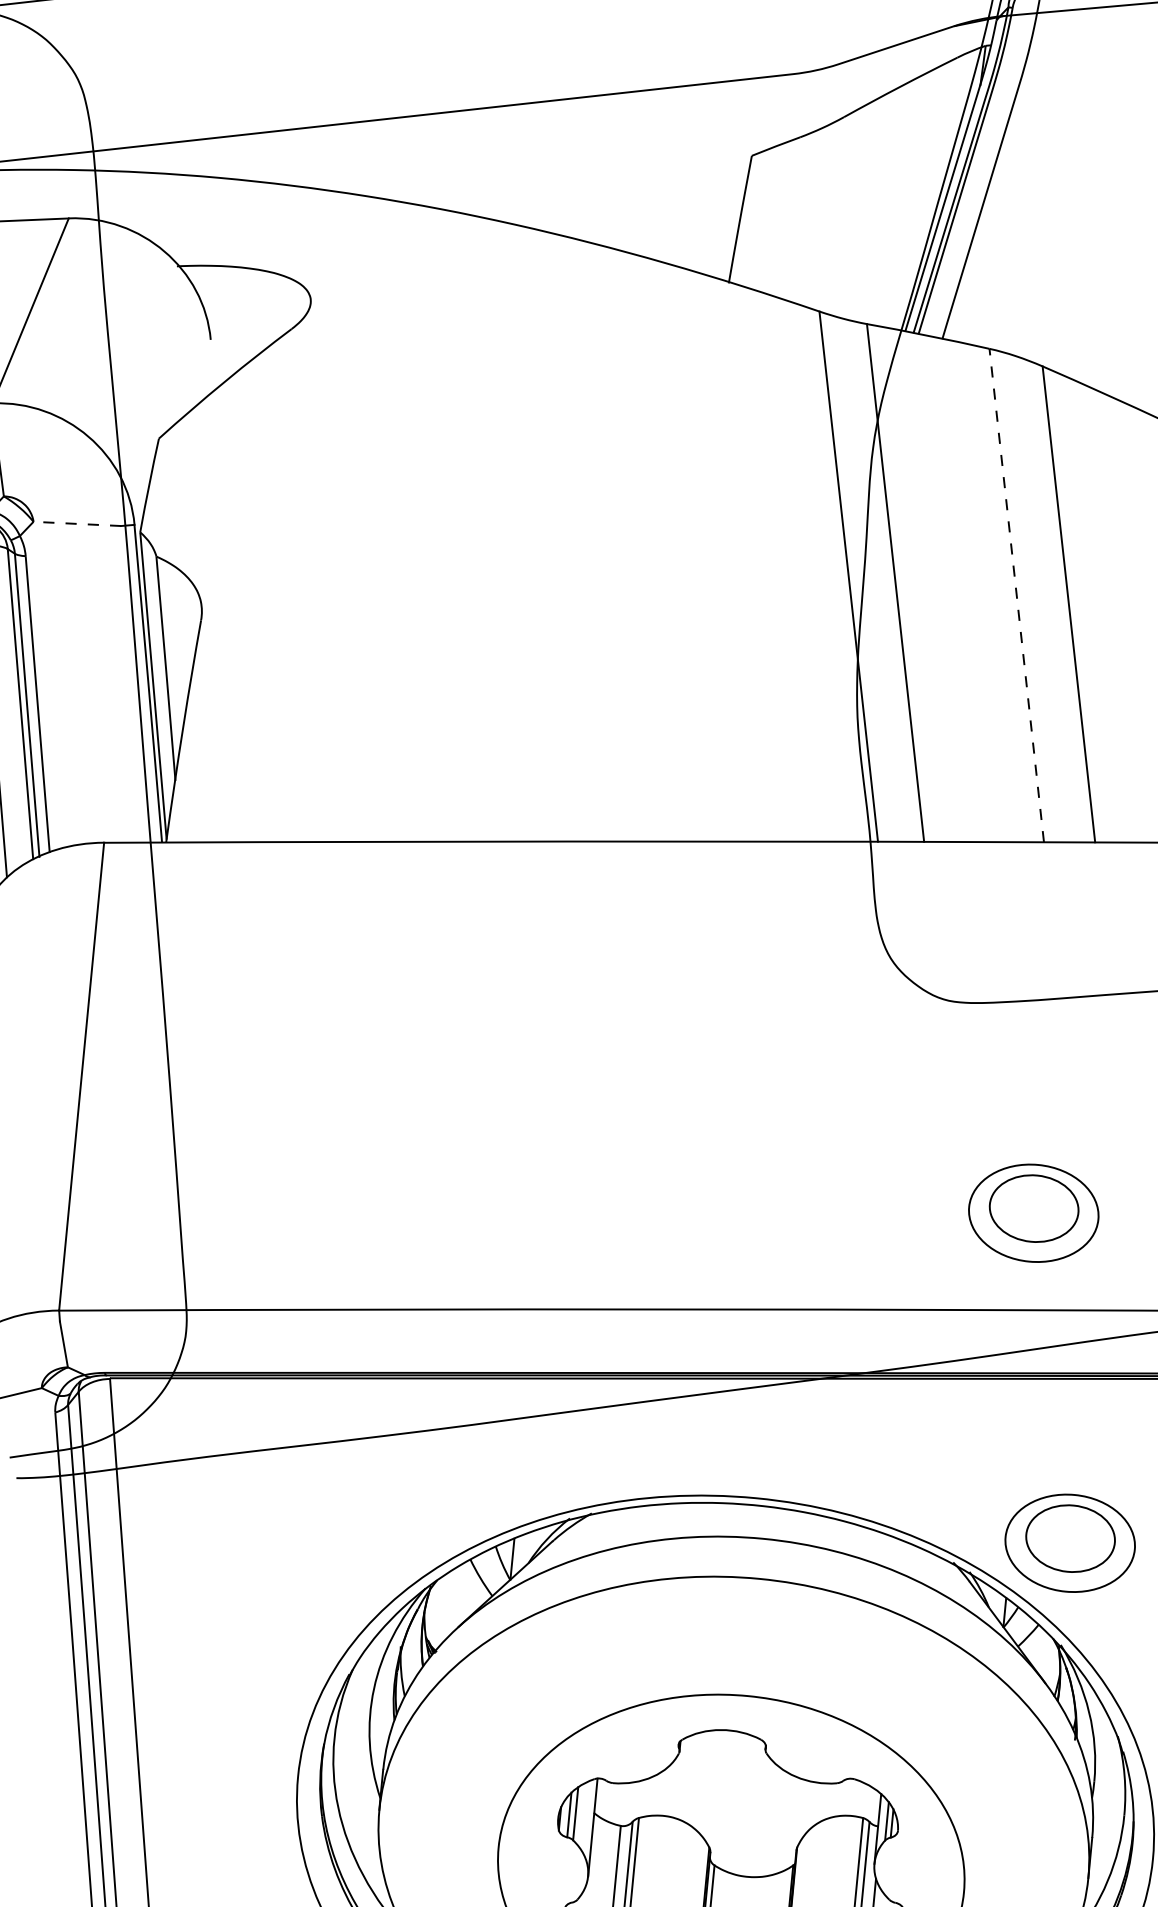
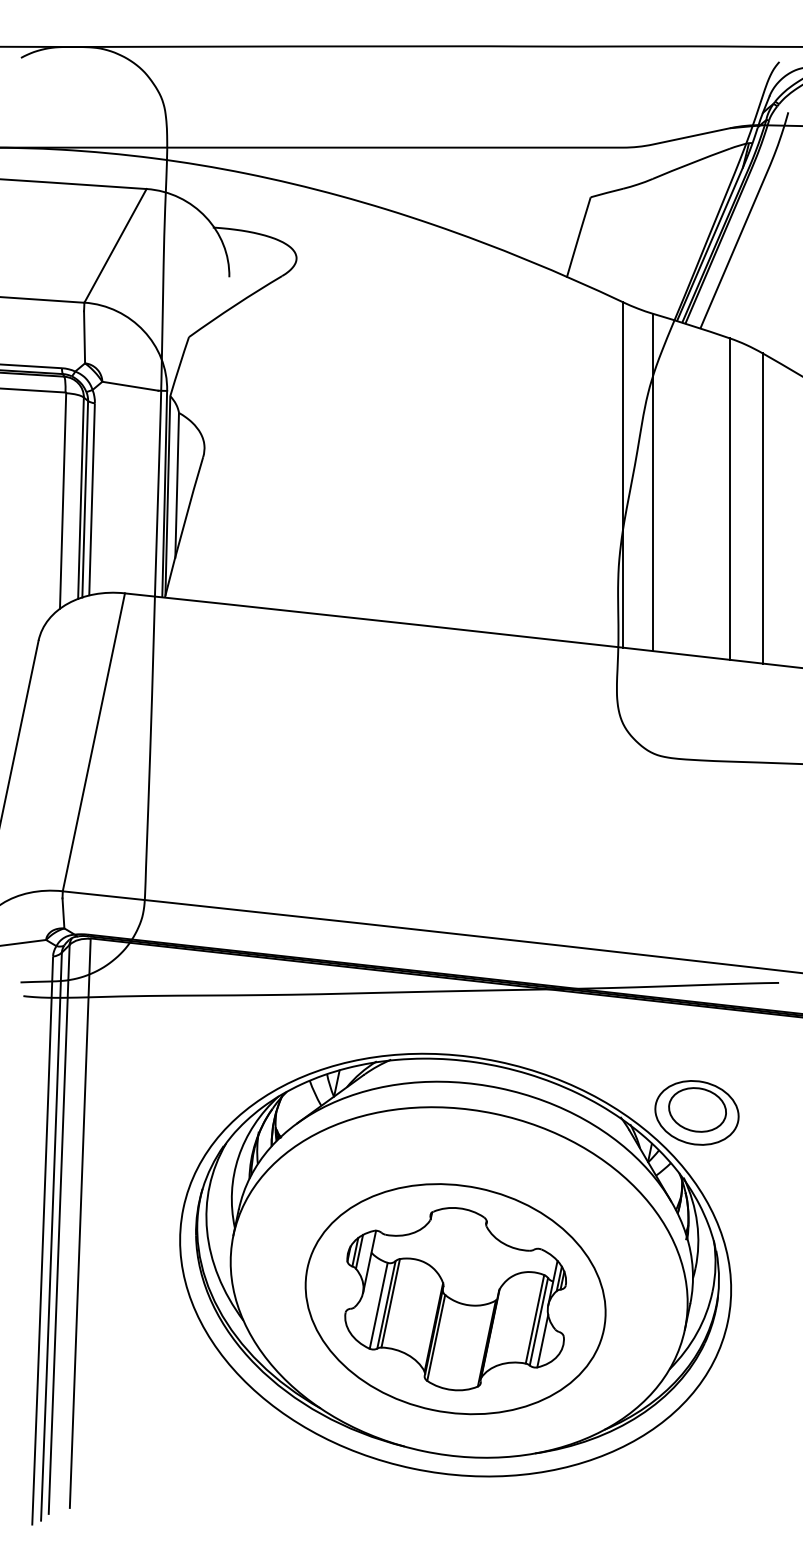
line: (75, 524) -> (129, 386), dashed -> solid
line: (1016, 596) -> (729, 499), dashed -> solid
part: (1032, 1212) -> (696, 897), removed

